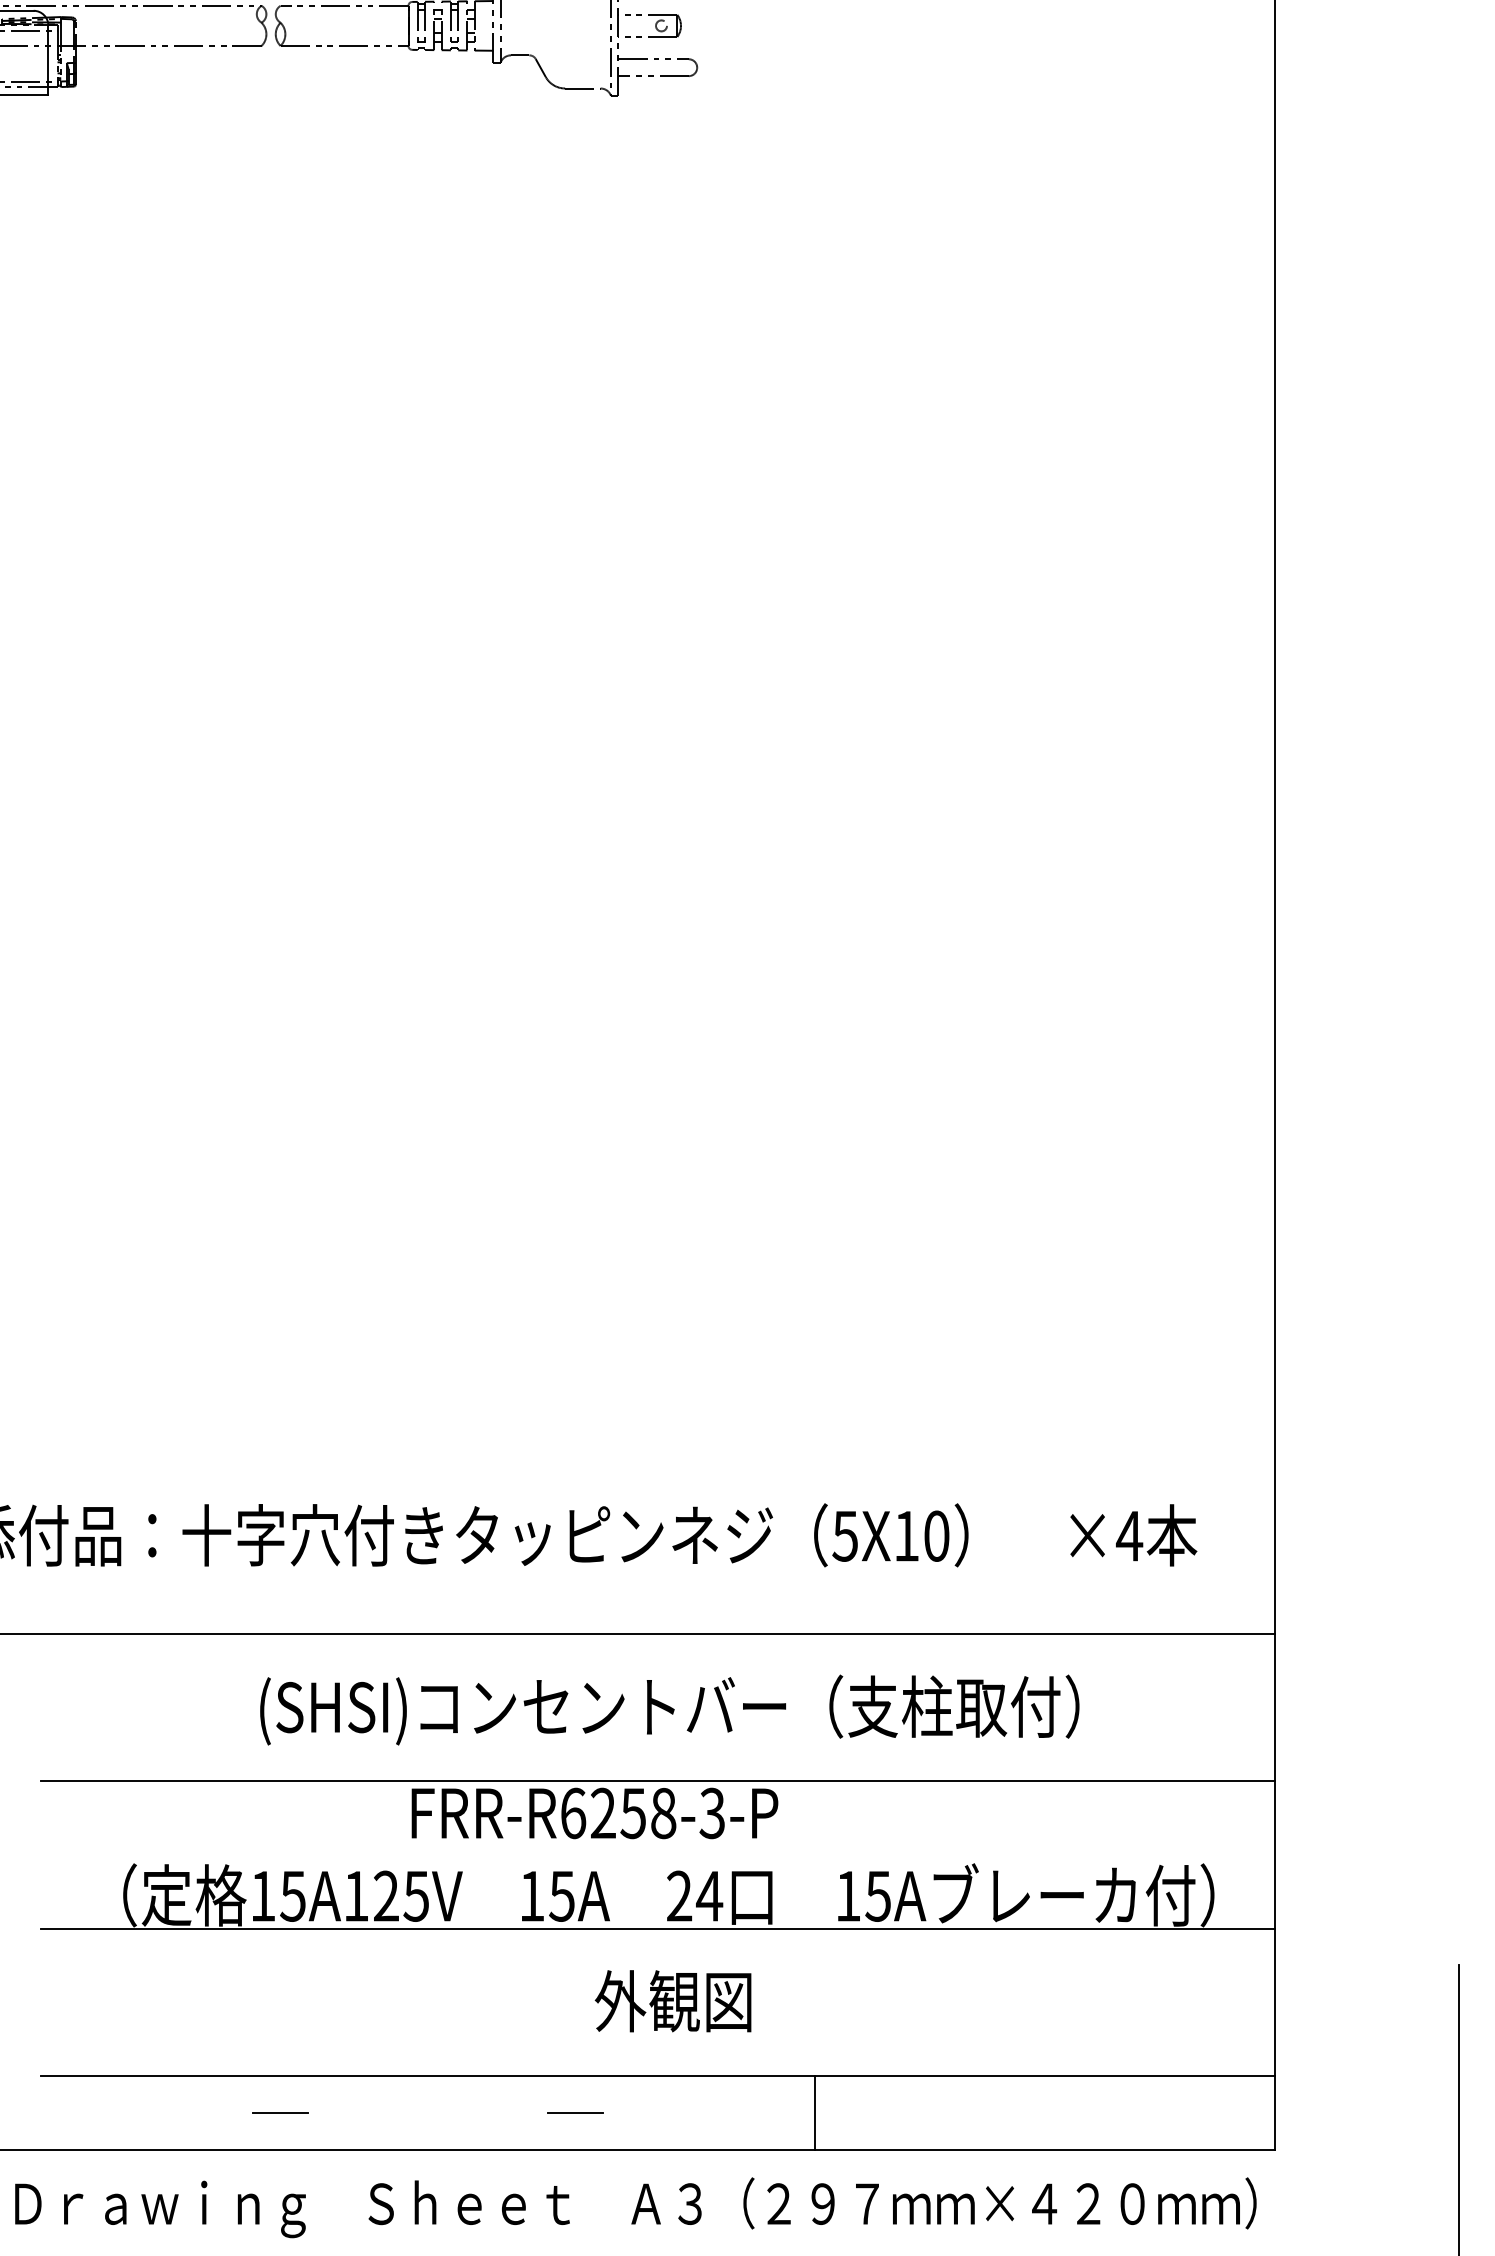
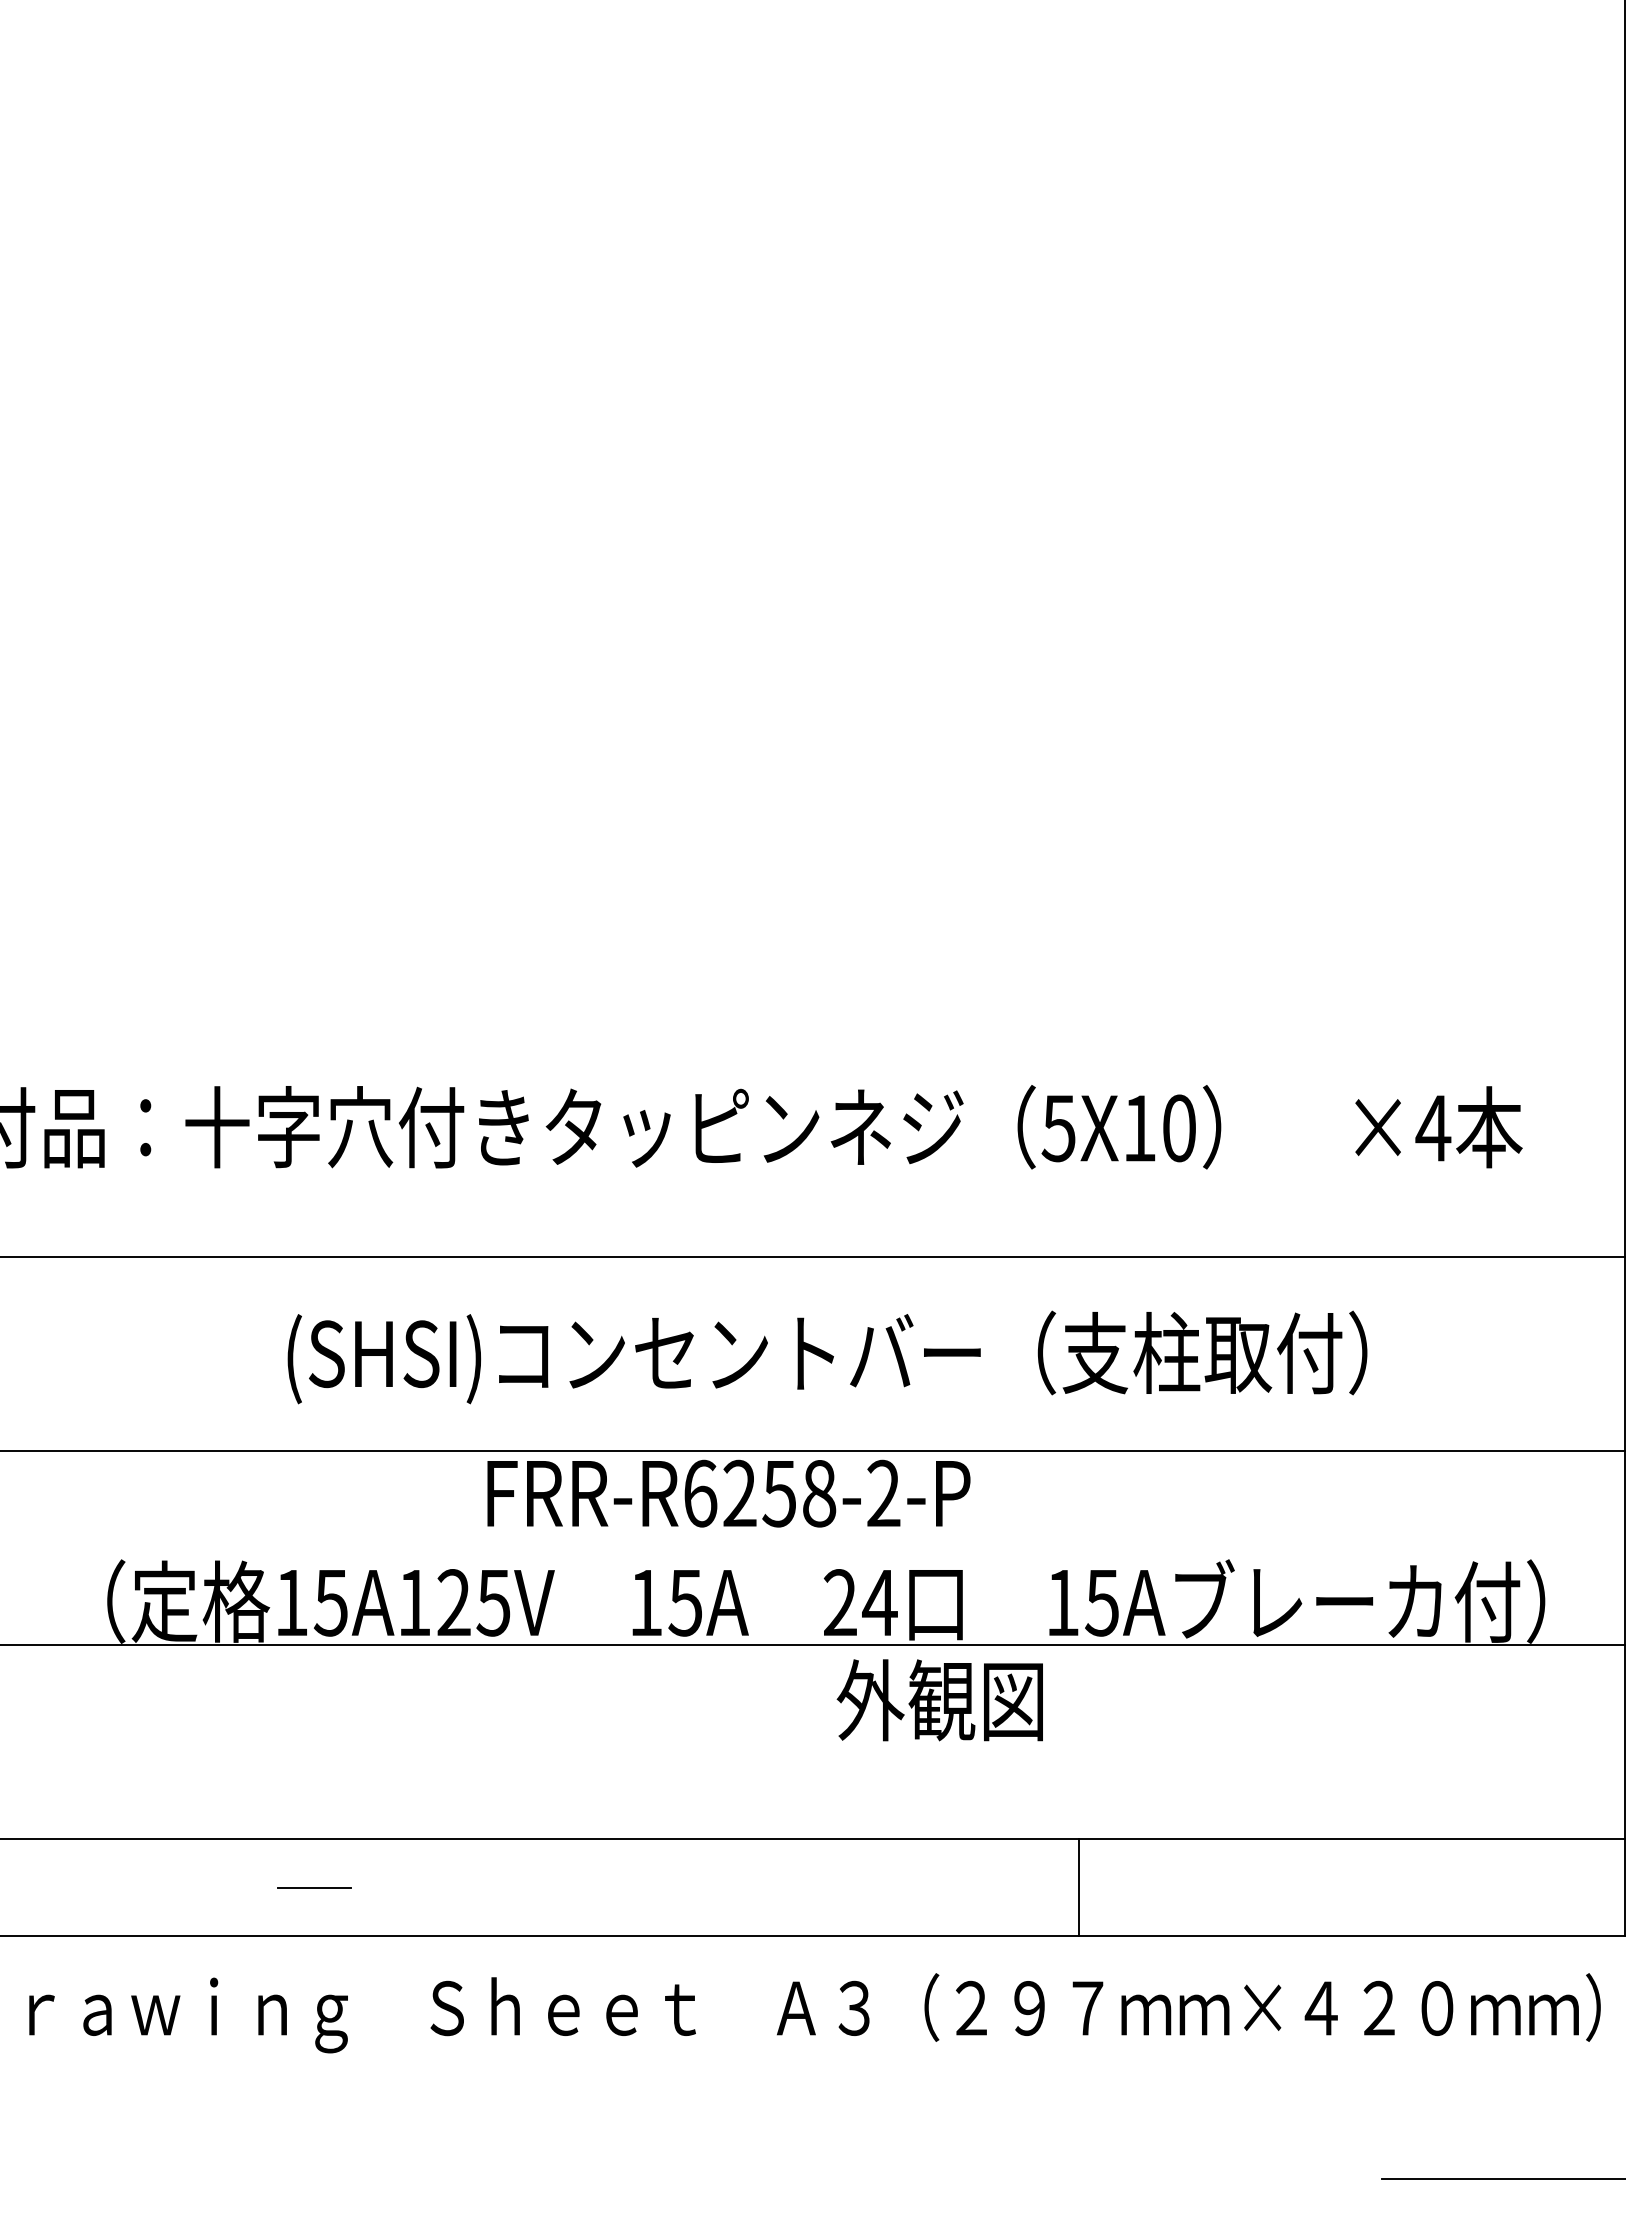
text: (711, 1813) -> (882, 1493), FRR-R6258-3-P -> FRR-R6258-2-P
text: (672, 2001) -> (939, 1700), moved
line: (574, 2112) -> (701, 1887), removed
line: (814, 2112) -> (1078, 1887), moved

